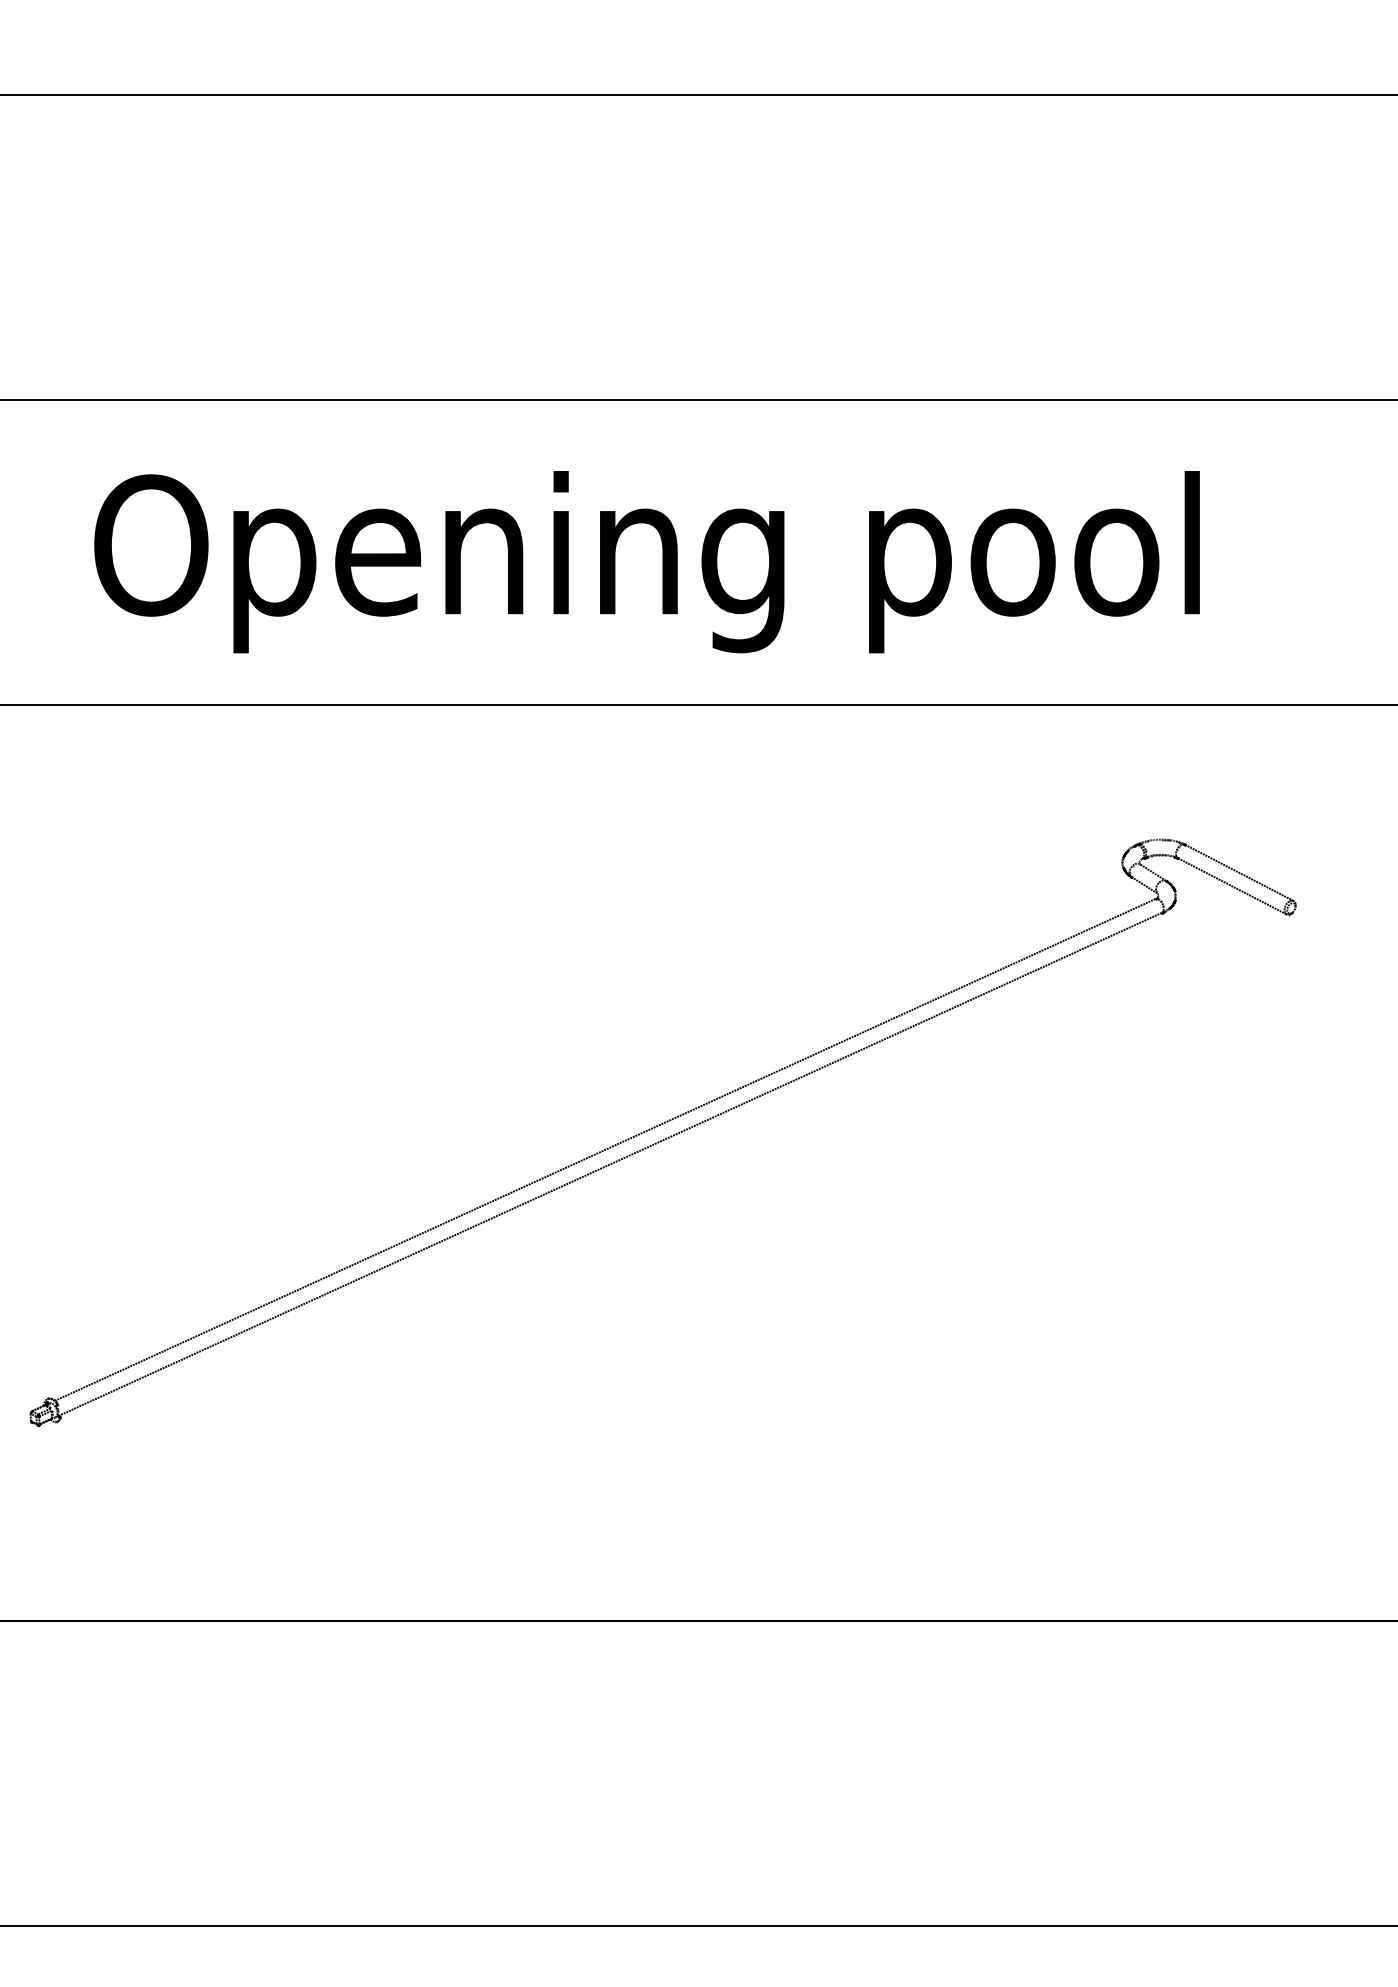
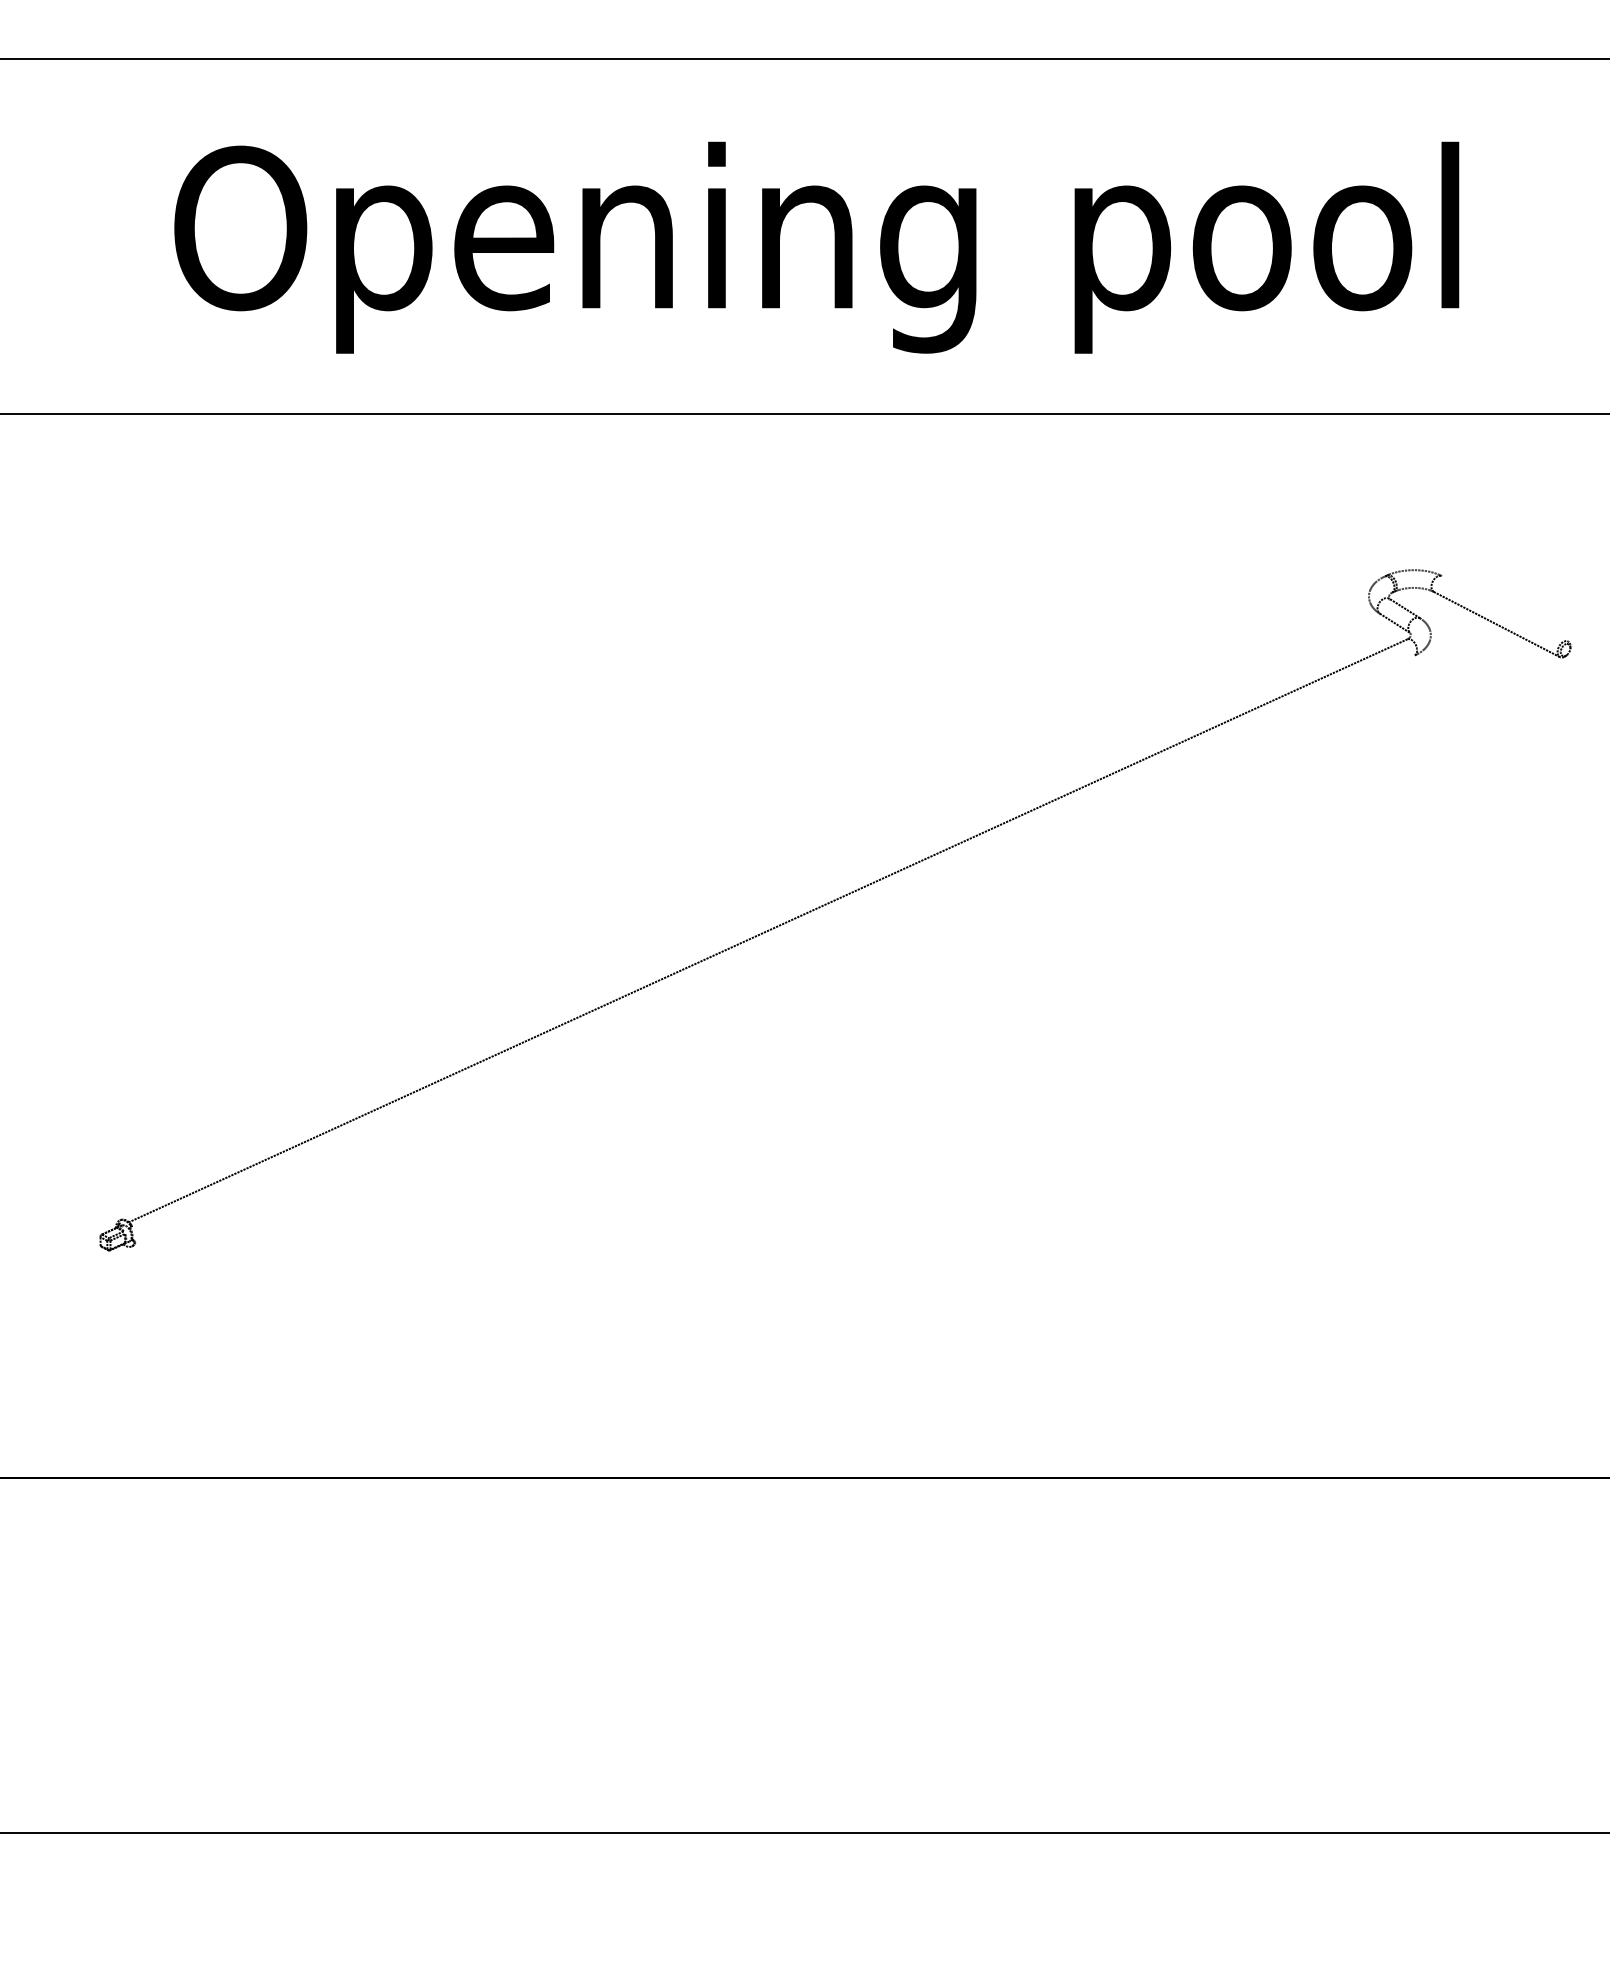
line: (1239, 872) -> (1505, 608), removed
line: (609, 1163) -> (773, 946), removed

